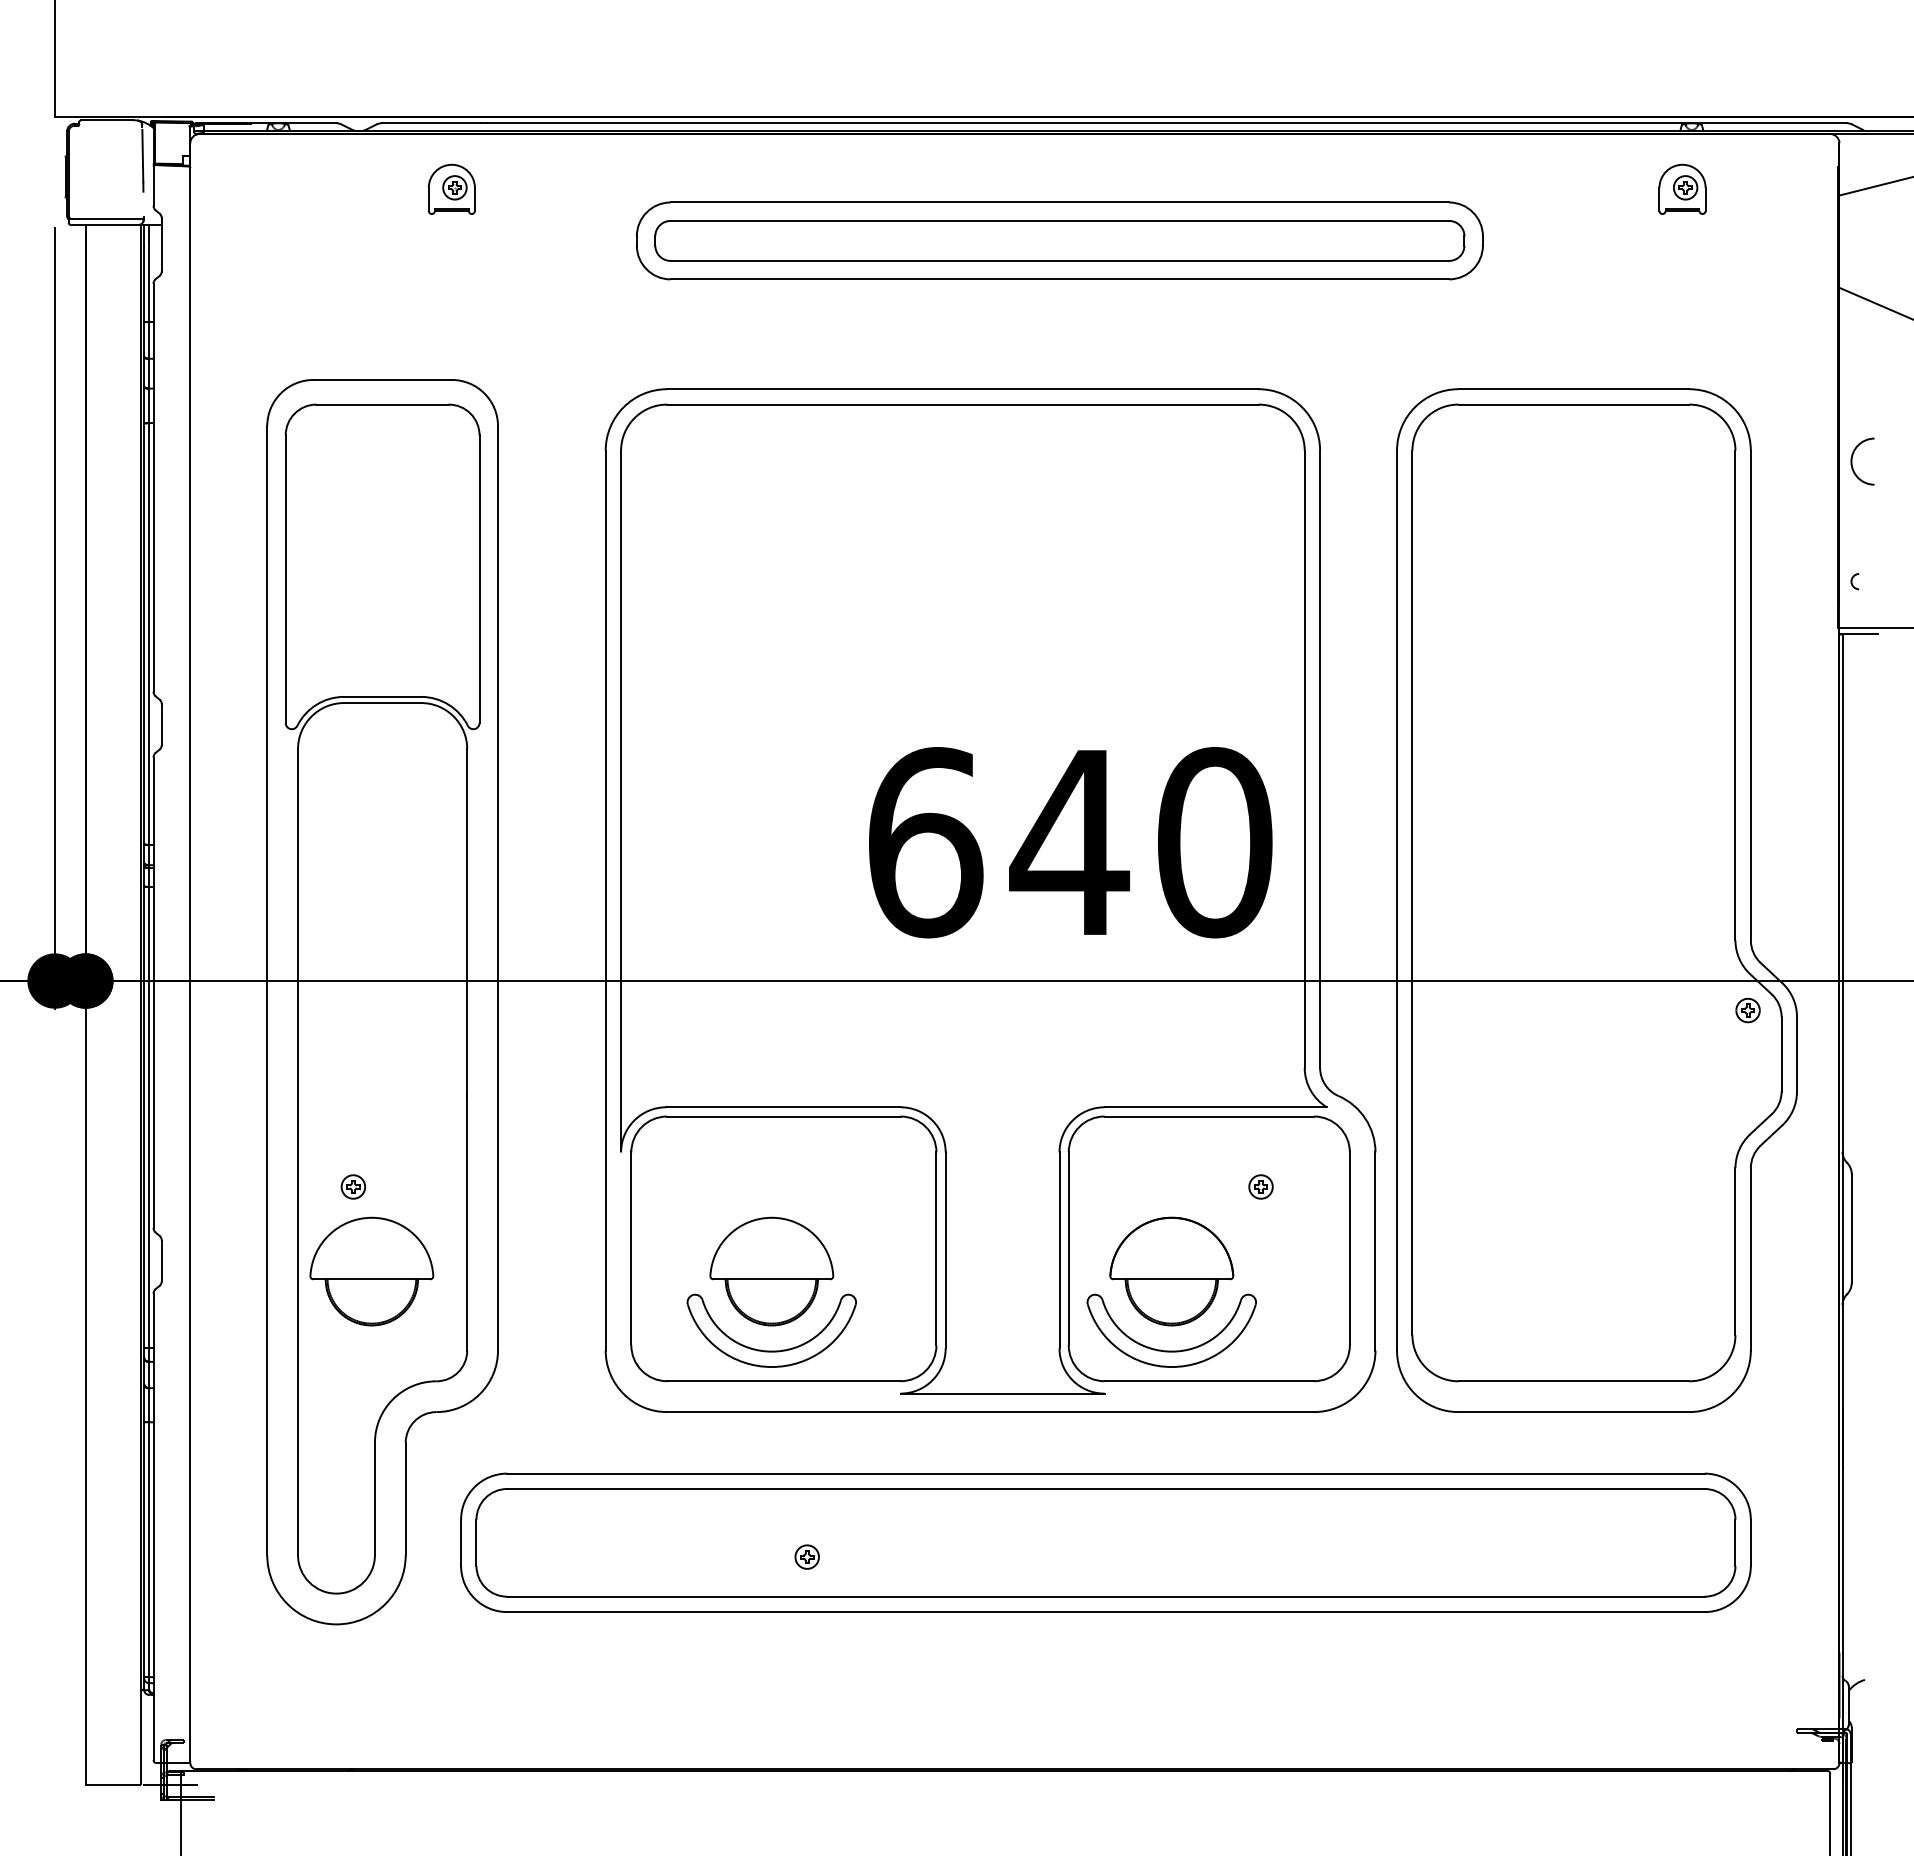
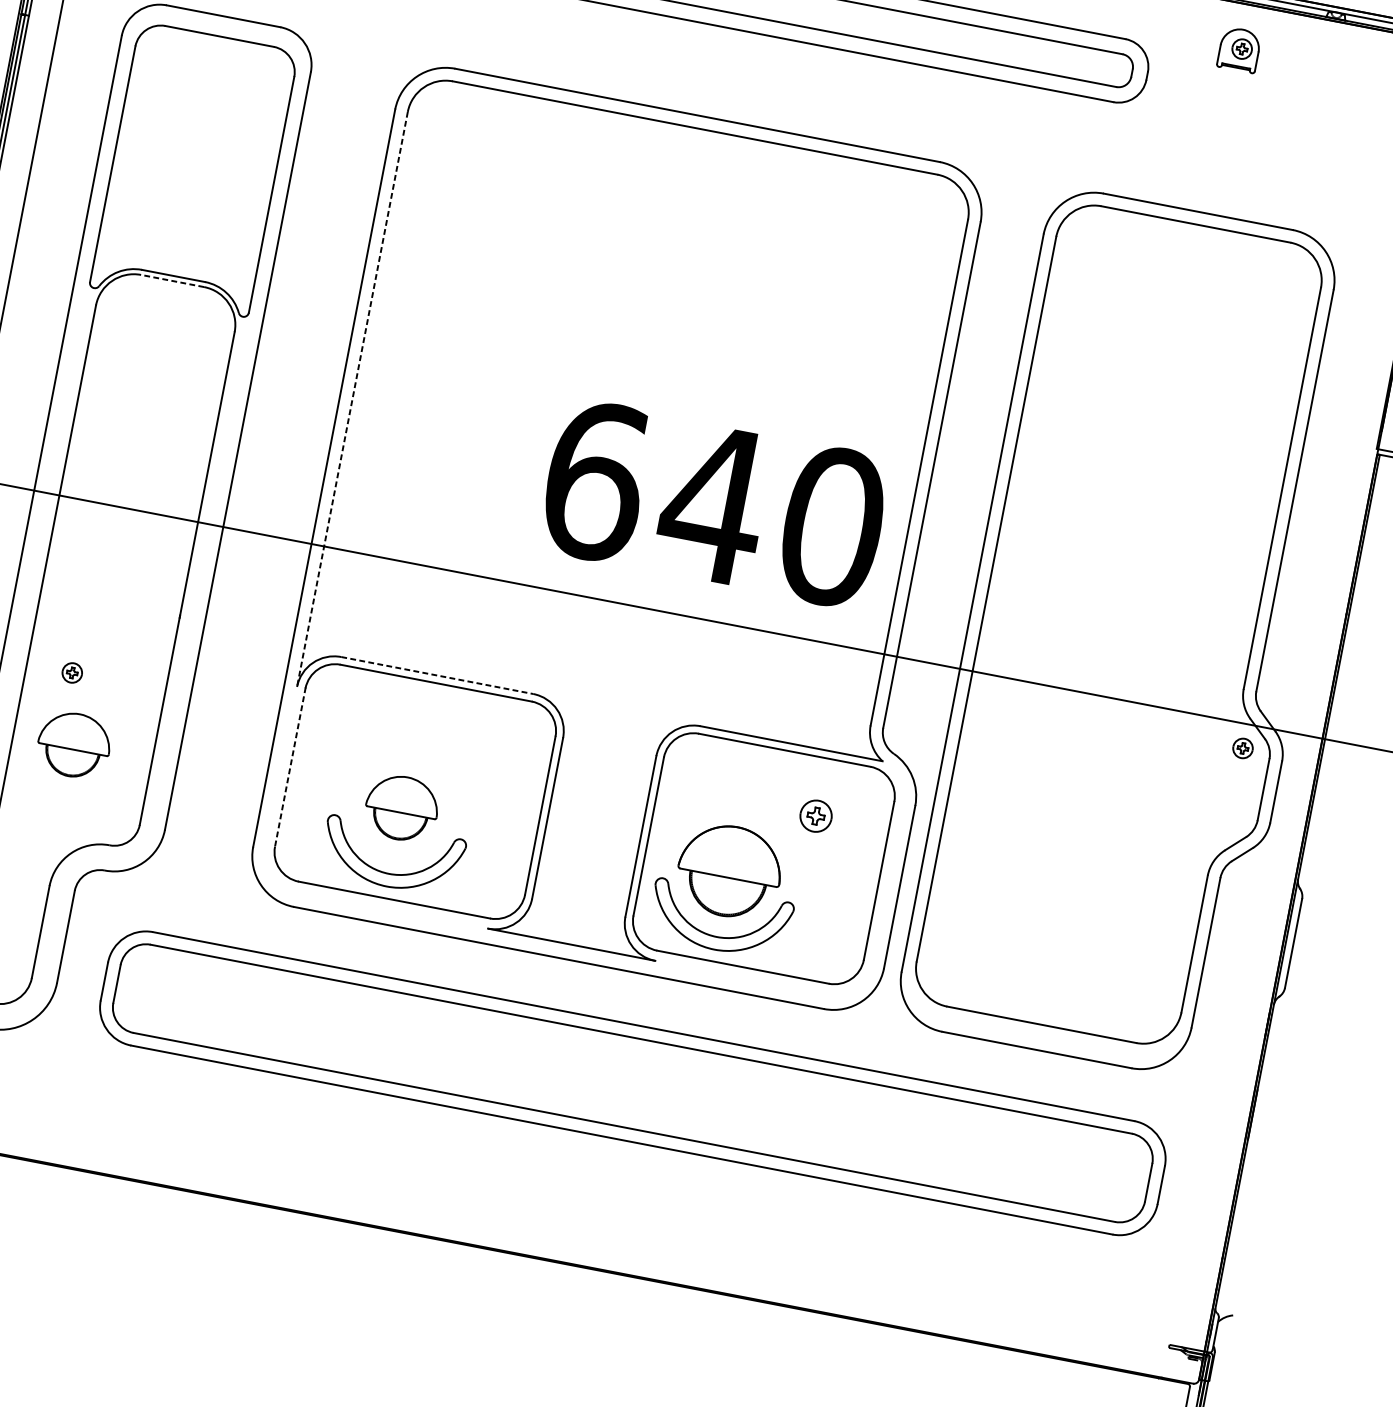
part: (1682, 188) -> (1239, 49), moved
line: (382, 703) -> (172, 281), solid -> dashed
line: (621, 801) -> (352, 399), solid -> dashed
line: (783, 1107) -> (437, 675), solid -> dashed
part: (1260, 1186) -> (815, 815), size x1.6
line: (631, 1248) -> (290, 767), solid -> dashed
part: (371, 1271) -> (73, 745), size x0.7
part: (771, 1271) -> (401, 808), size x0.7
part: (806, 1556) -> (385, 1047), removed

